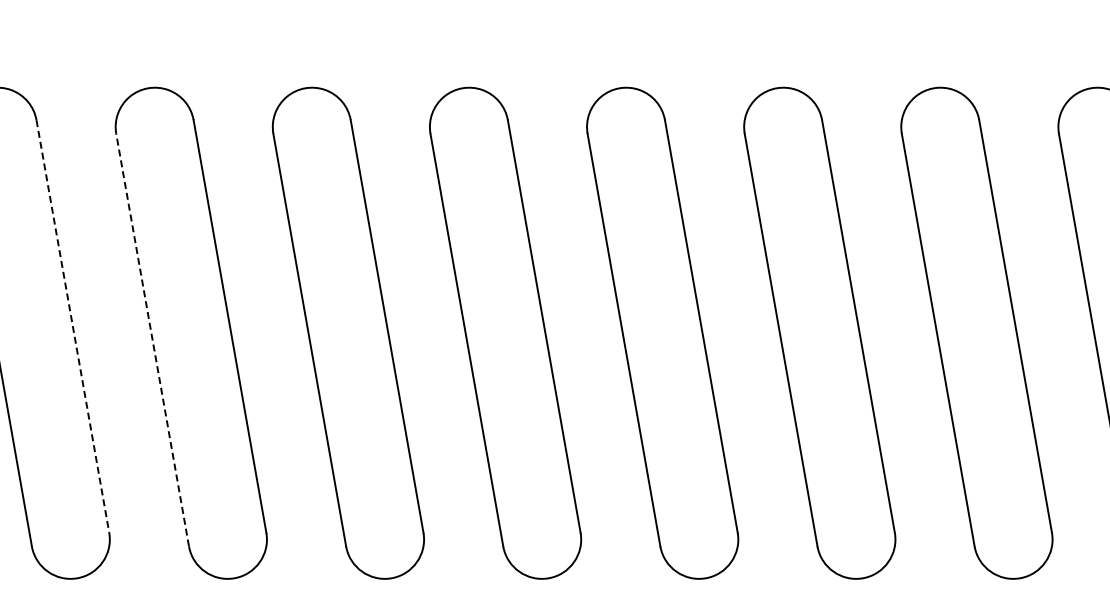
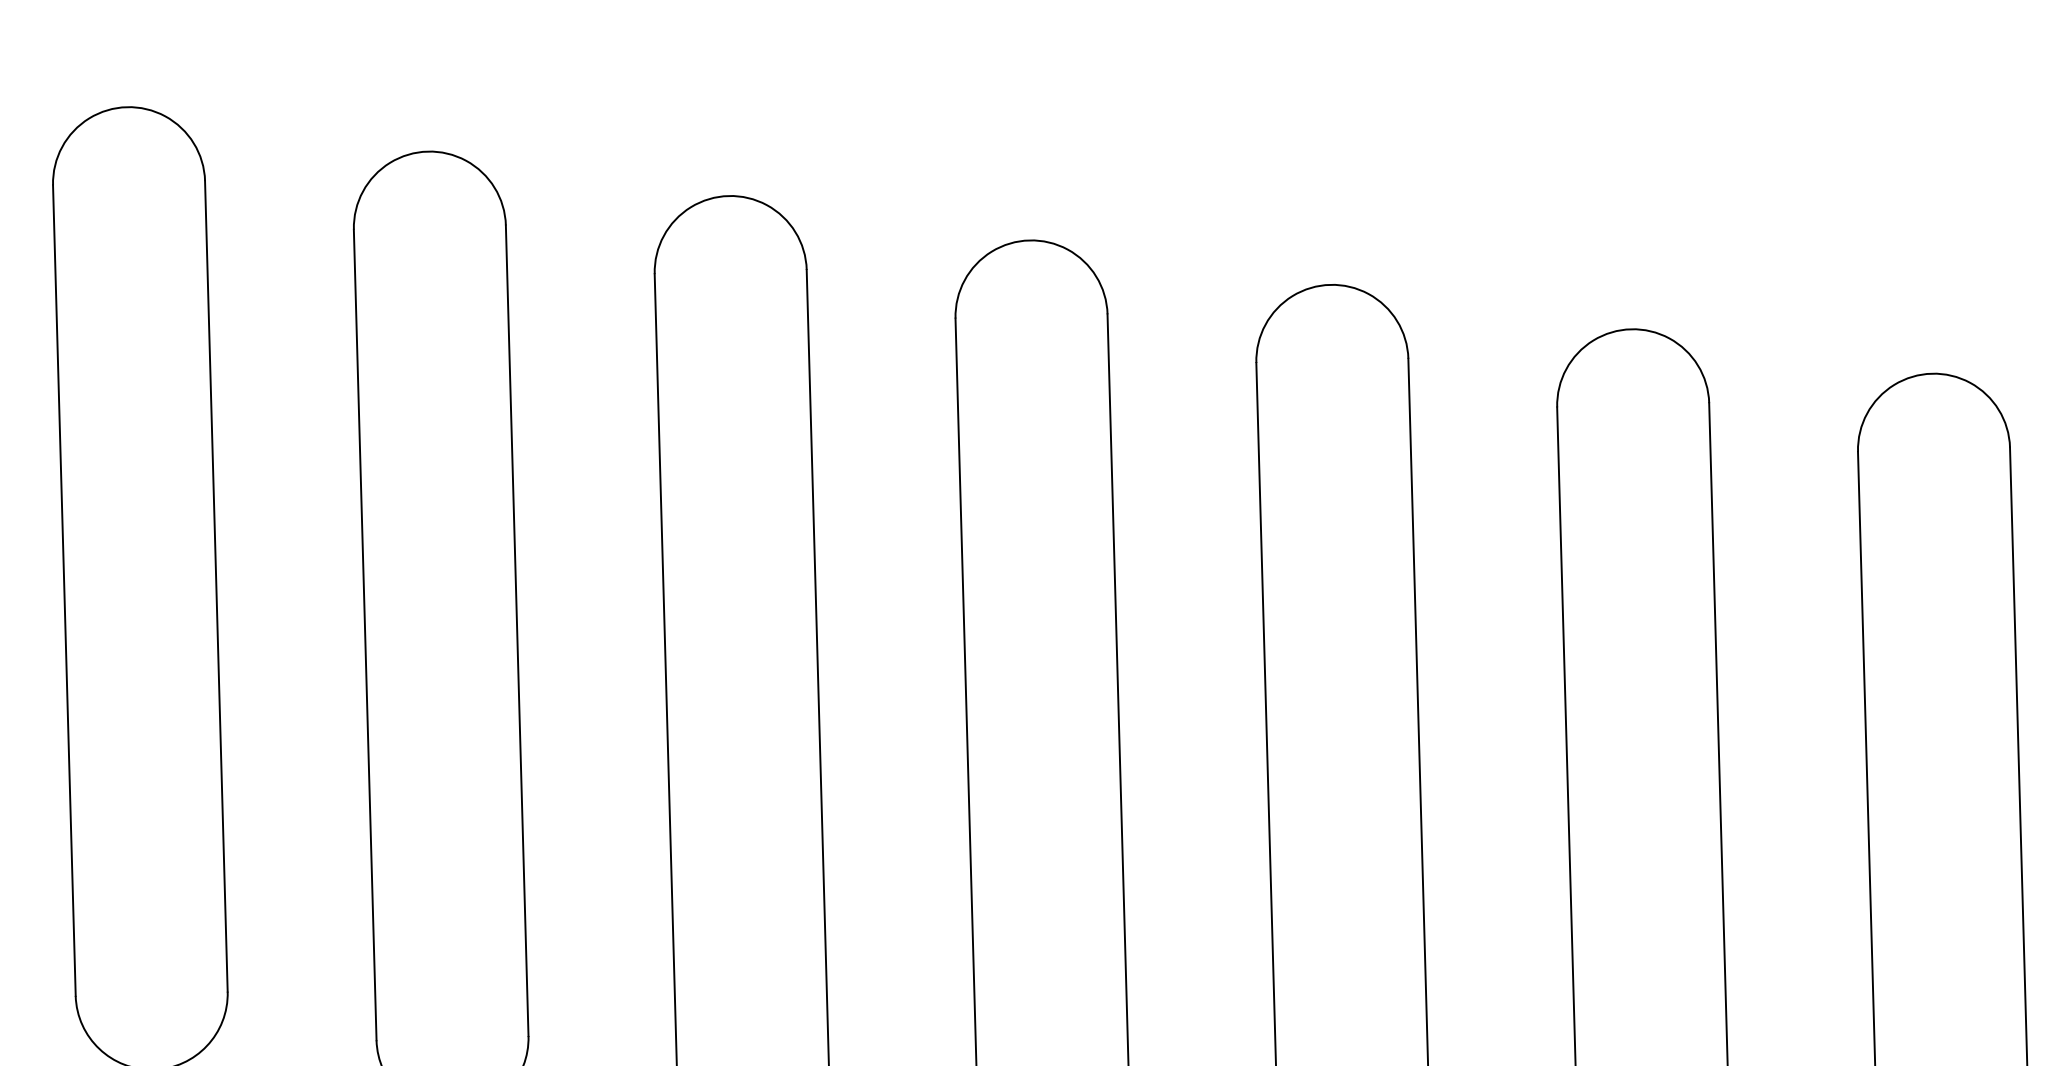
line: (72, 326) -> (215, 586), dashed -> solid
line: (152, 339) -> (365, 633), dashed -> solid

